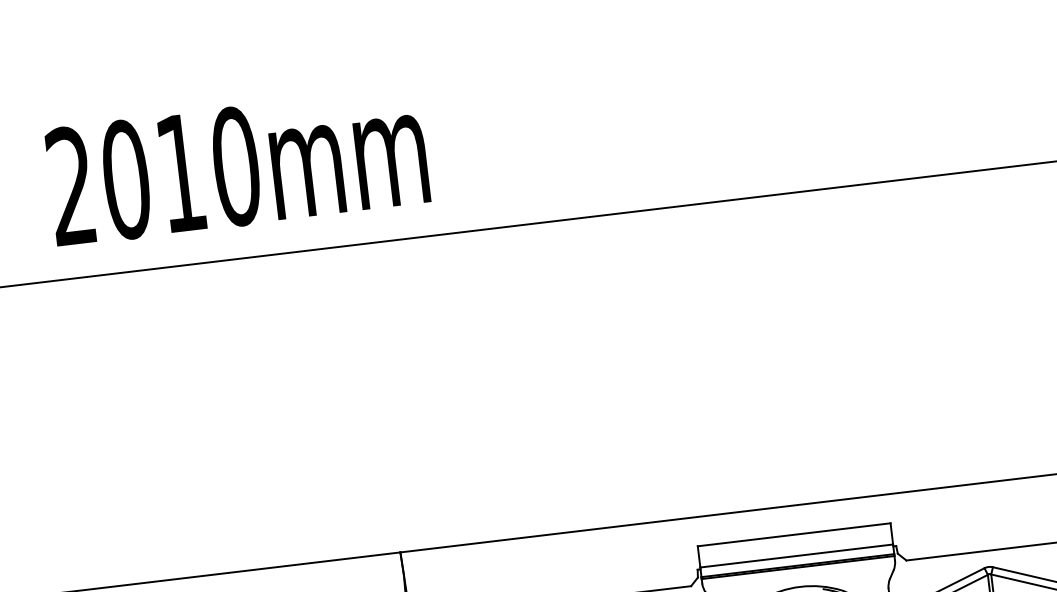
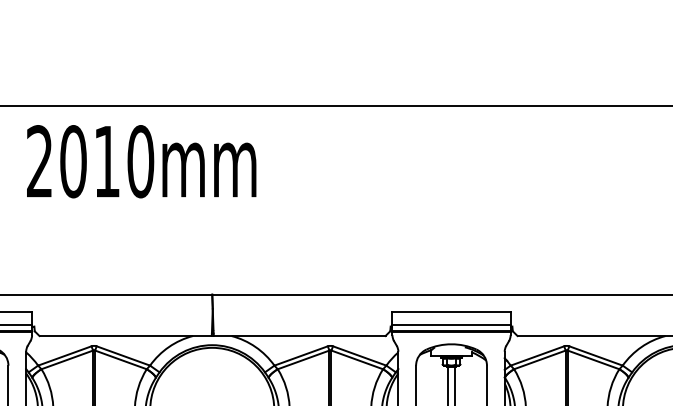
text: (237, 166) -> (141, 161), moved

